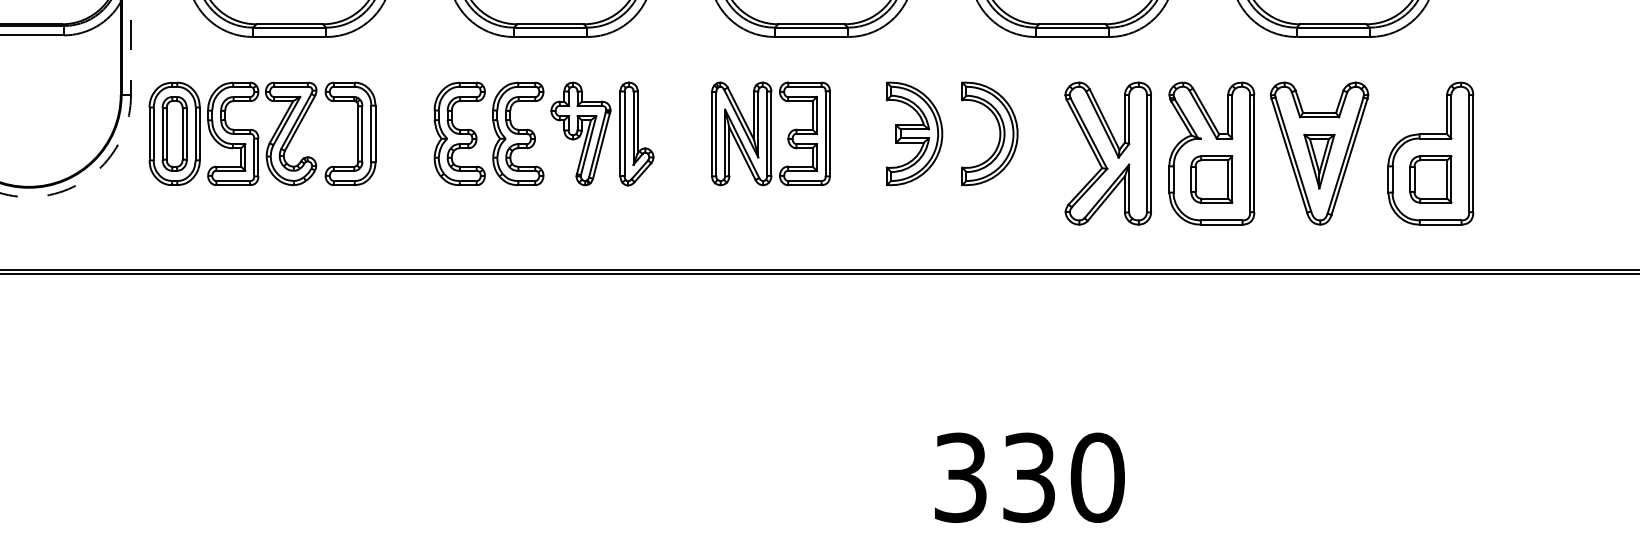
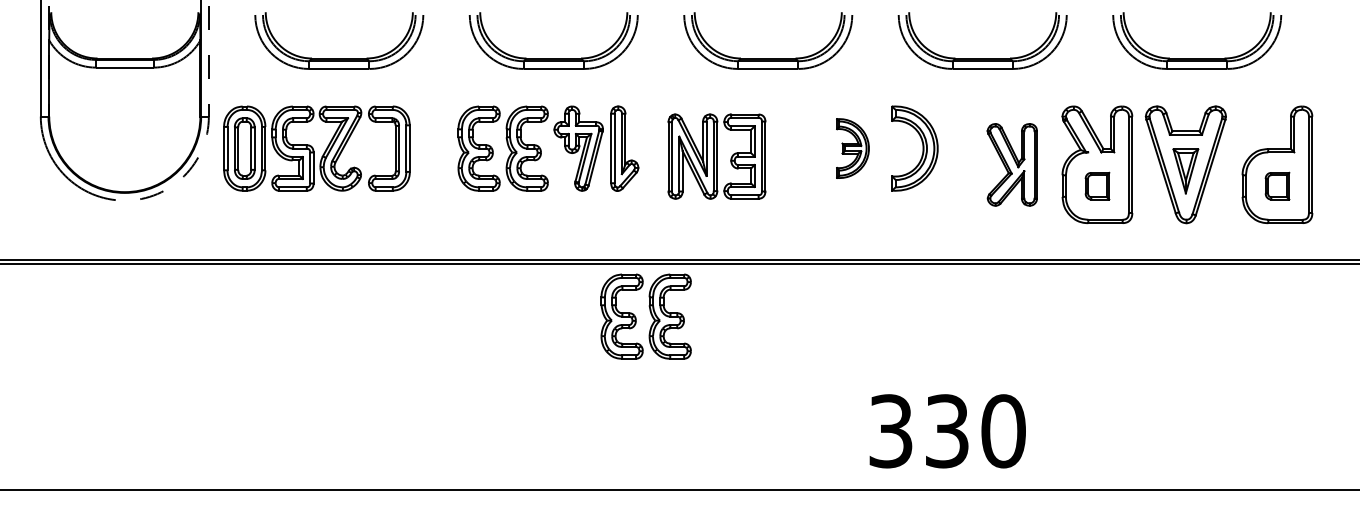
part: (770, 133) -> (716, 156), moved
part: (913, 133) -> (852, 148), size x0.7
part: (1108, 153) -> (1012, 164), size x0.7
part: (1211, 179) -> (1097, 186), size x0.7
part: (1430, 179) -> (1277, 186), size x0.7
part: (662, 338) -> (645, 316), added

